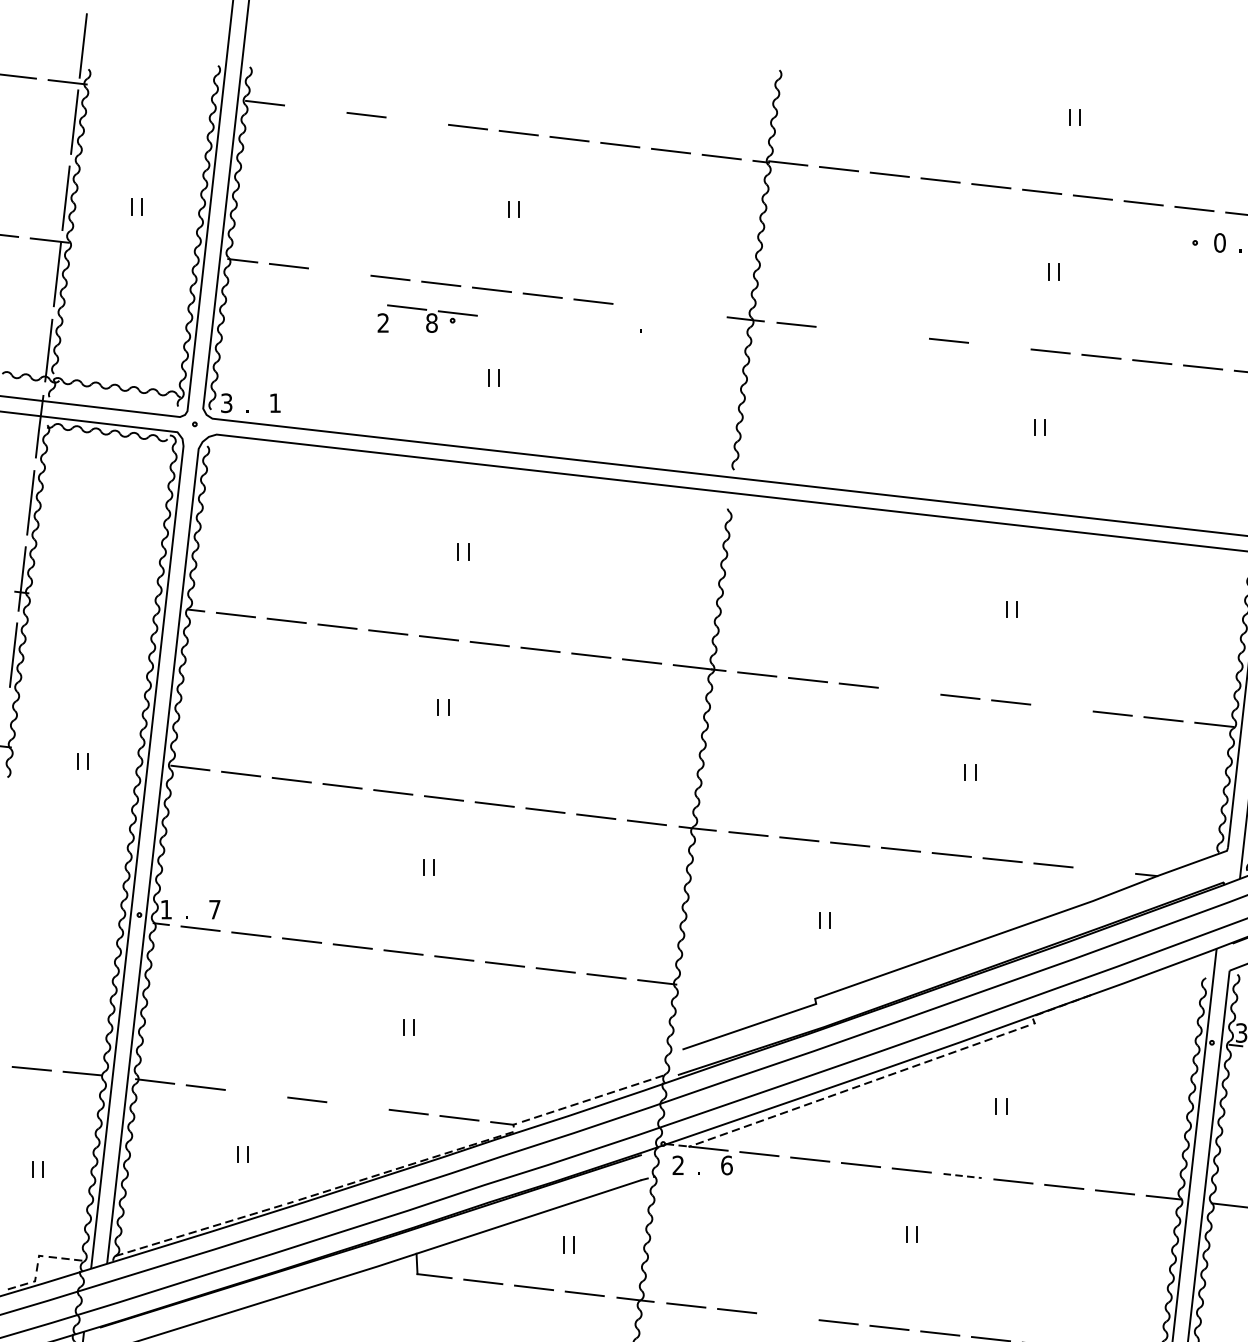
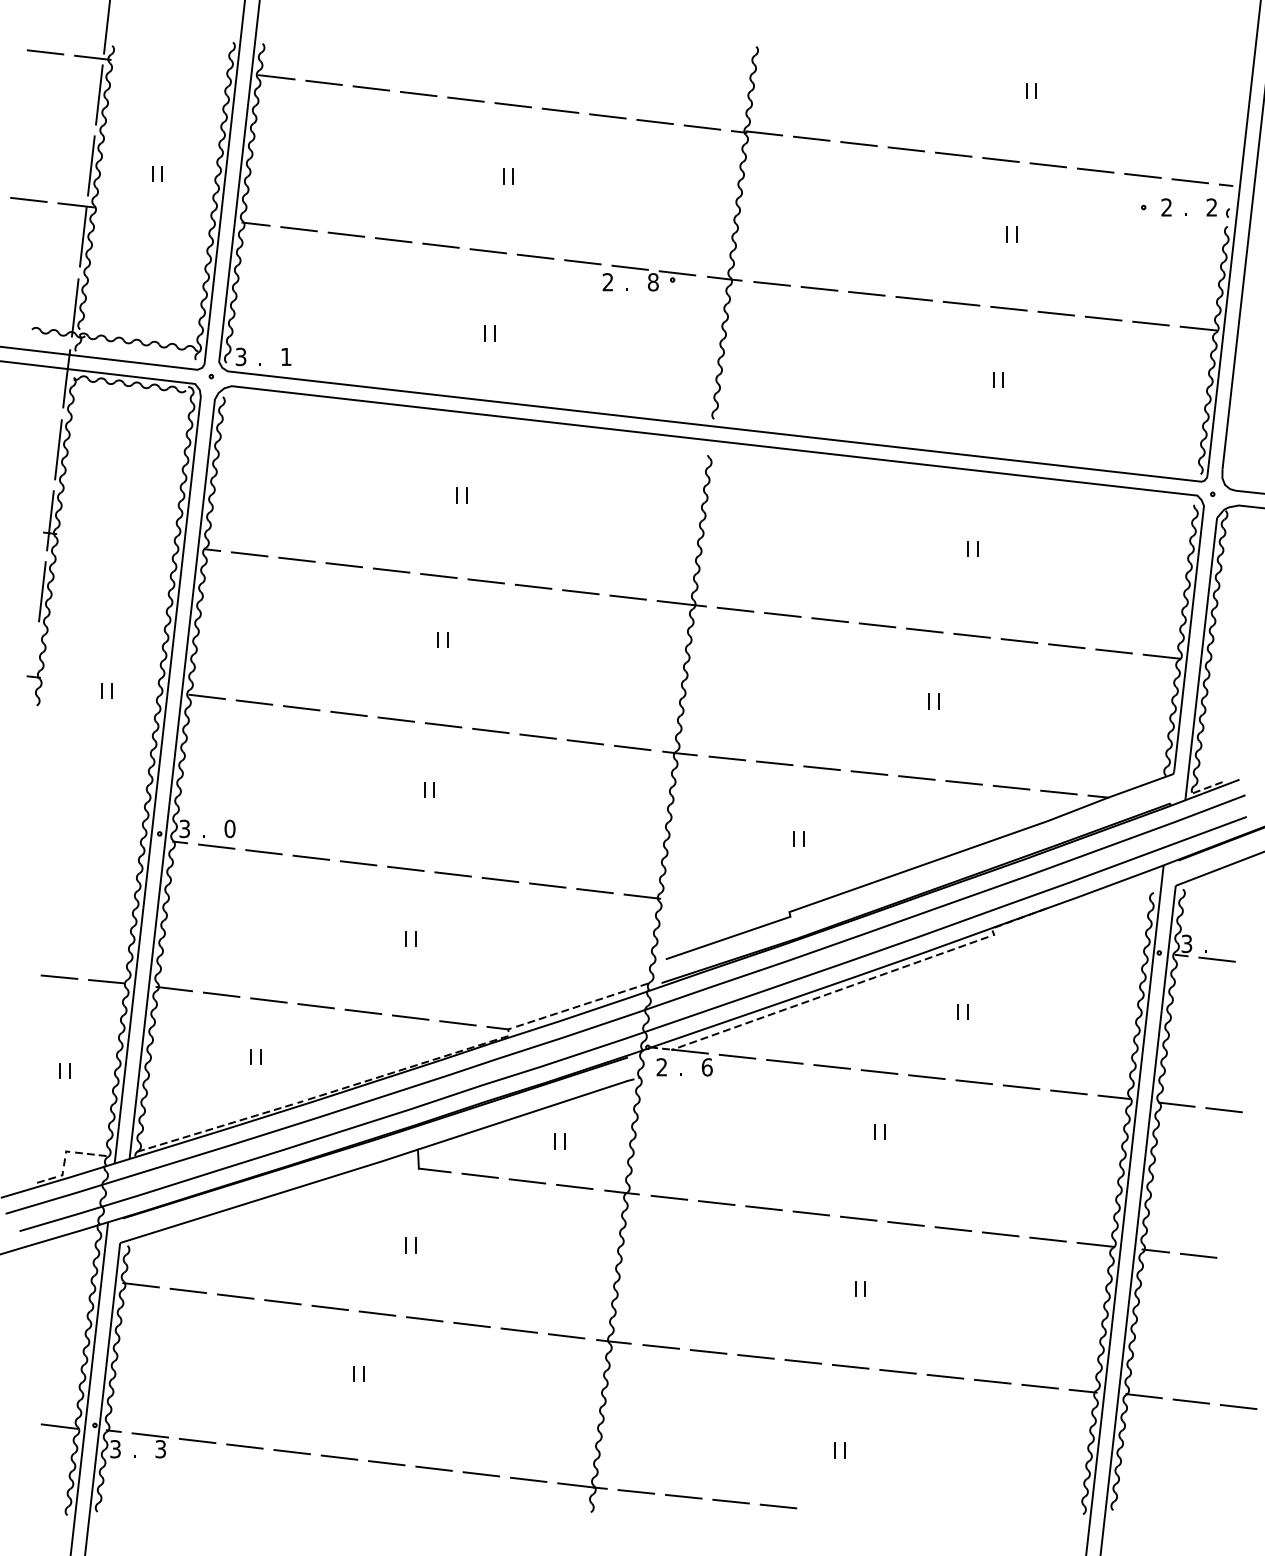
line: (315, 108) -> (323, 82), added
line: (417, 120) -> (418, 93), added
text: (1219, 242) -> (1166, 207), 0 -> 2
line: (339, 271) -> (346, 234), added
part: (427, 317) -> (649, 277), moved
line: (847, 329) -> (819, 288), added
line: (897, 335) -> (866, 293), added
line: (999, 345) -> (961, 303), added
line: (909, 691) -> (877, 625), added
line: (1061, 707) -> (1019, 640), added
line: (1103, 870) -> (1058, 792), added
text: (166, 909) -> (184, 828), 1 -> 3
text: (214, 909) -> (229, 828), 7 -> 0
line: (256, 1093) -> (268, 1000), added
line: (358, 1105) -> (363, 1011), added
line: (962, 1176) -> (926, 1077), dashed -> solid
line: (787, 1316) -> (763, 1208), added

